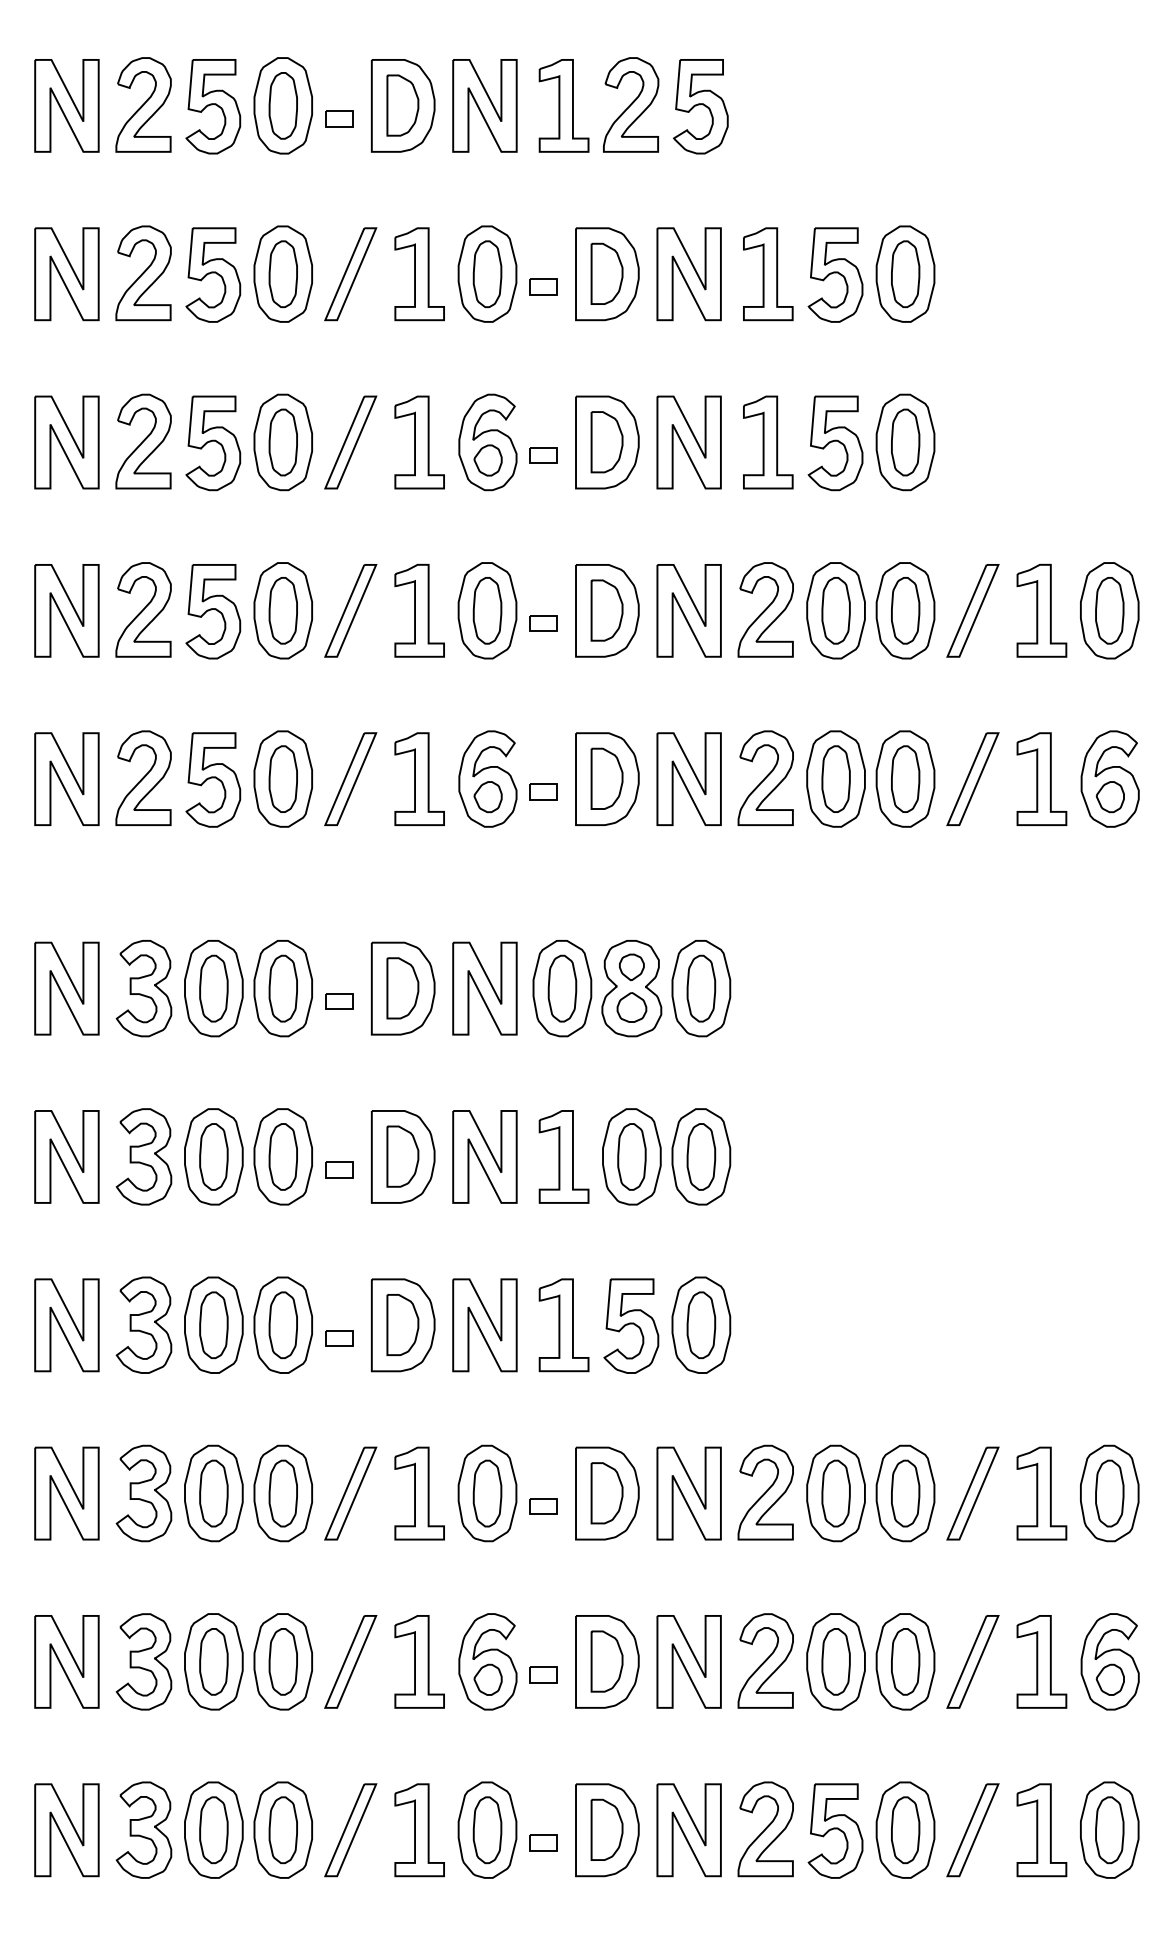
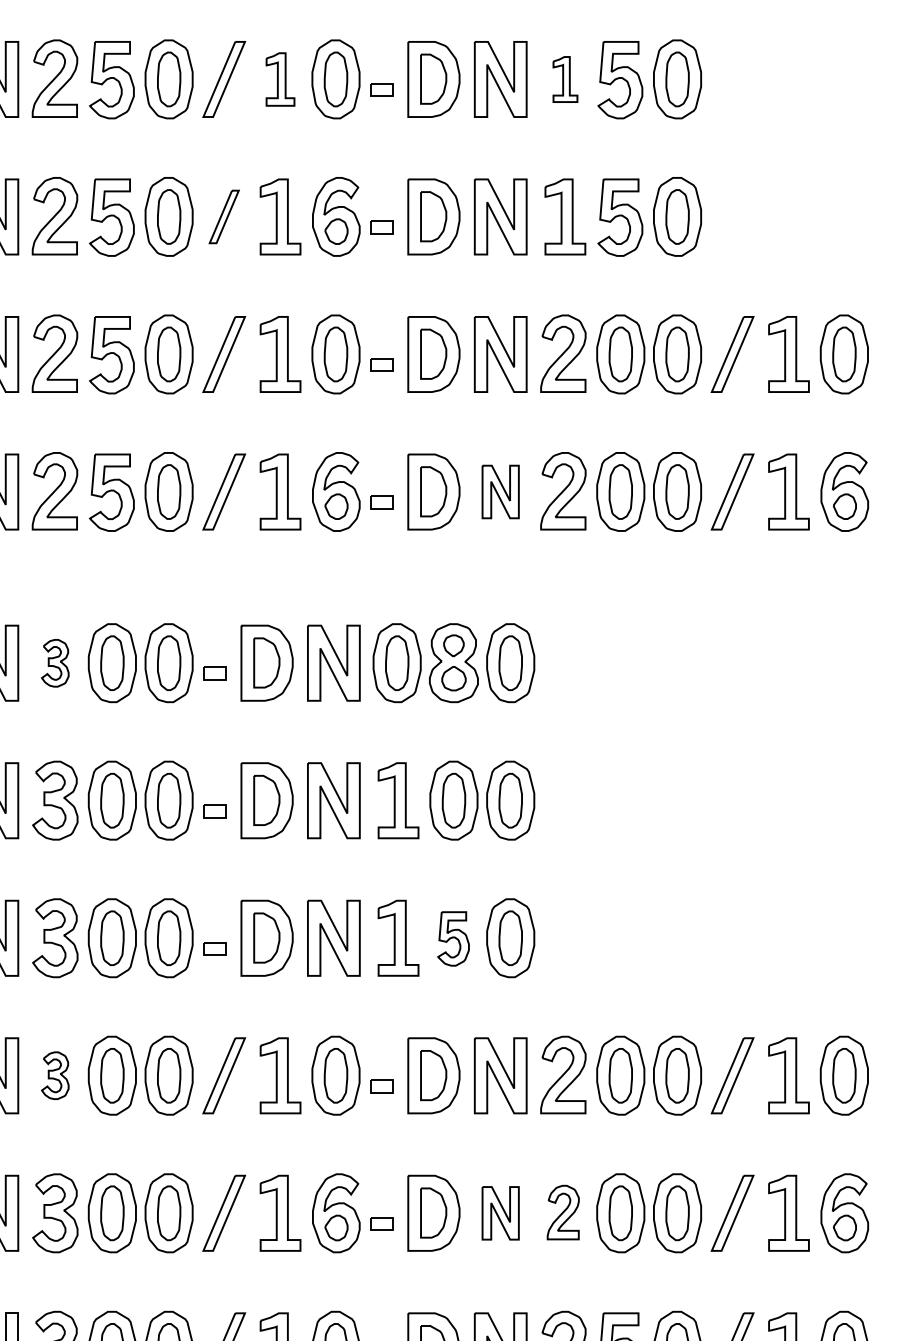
part: (419, 274) -> (280, 79), size x0.7
part: (768, 274) -> (565, 79), size x0.6
part: (350, 442) -> (224, 216), size x0.7
part: (688, 778) -> (500, 491), size x0.7
part: (143, 988) -> (54, 663), size x0.6
part: (631, 1325) -> (453, 938), size x0.7
part: (143, 1493) -> (54, 1075), size x0.6
part: (765, 1660) -> (563, 1212), size x0.7
part: (688, 1661) -> (500, 1212), size x0.7

